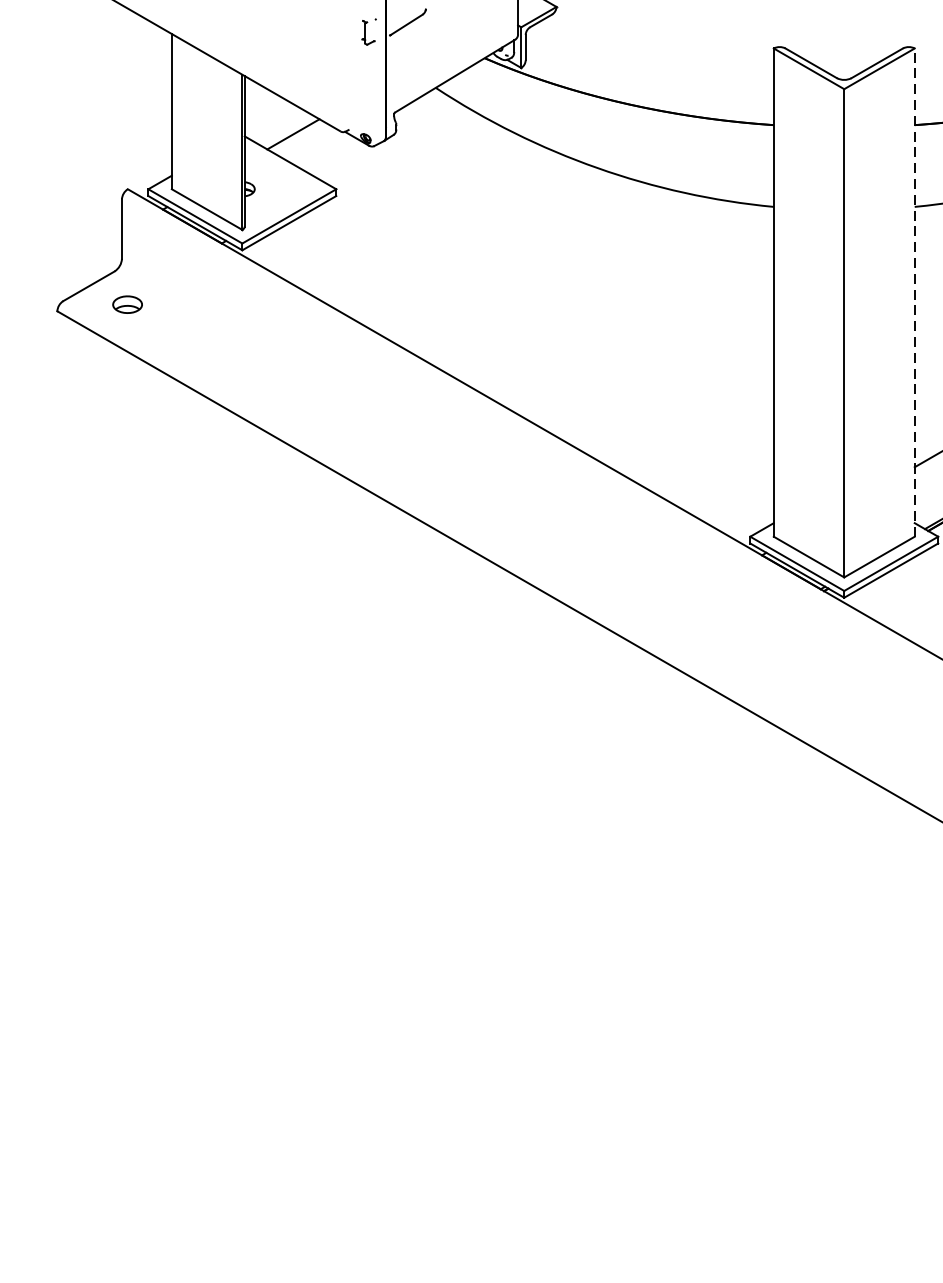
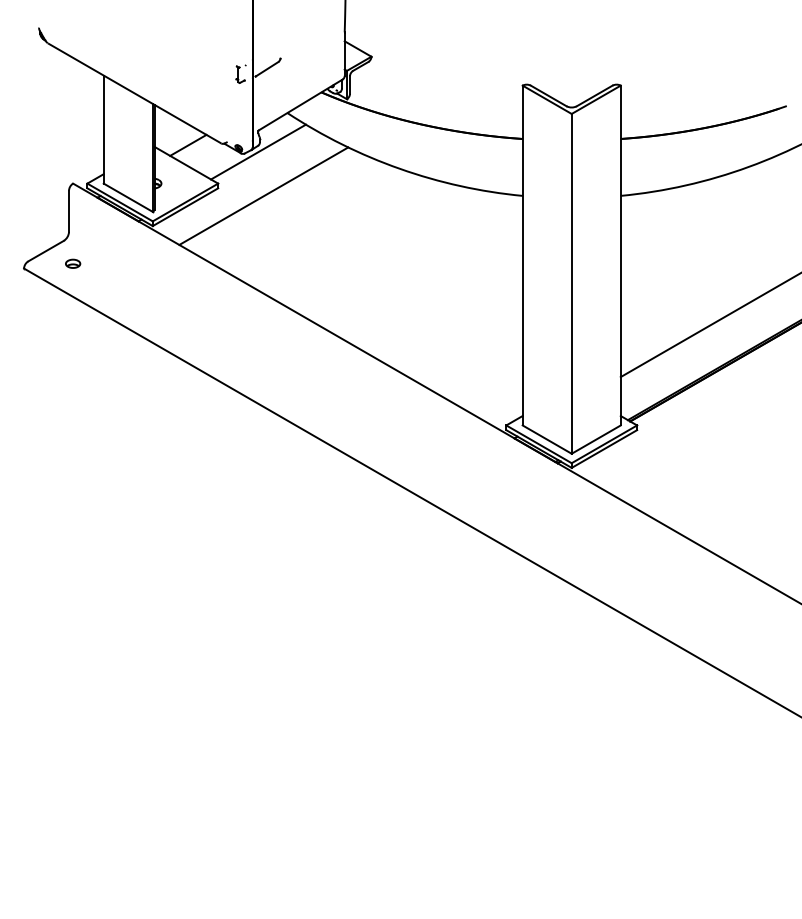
line: (394, 143) -> (258, 151), added
line: (401, 206) -> (263, 195), added
line: (914, 292) -> (620, 255), dashed -> solid
part: (128, 304) -> (73, 263), size x0.71

